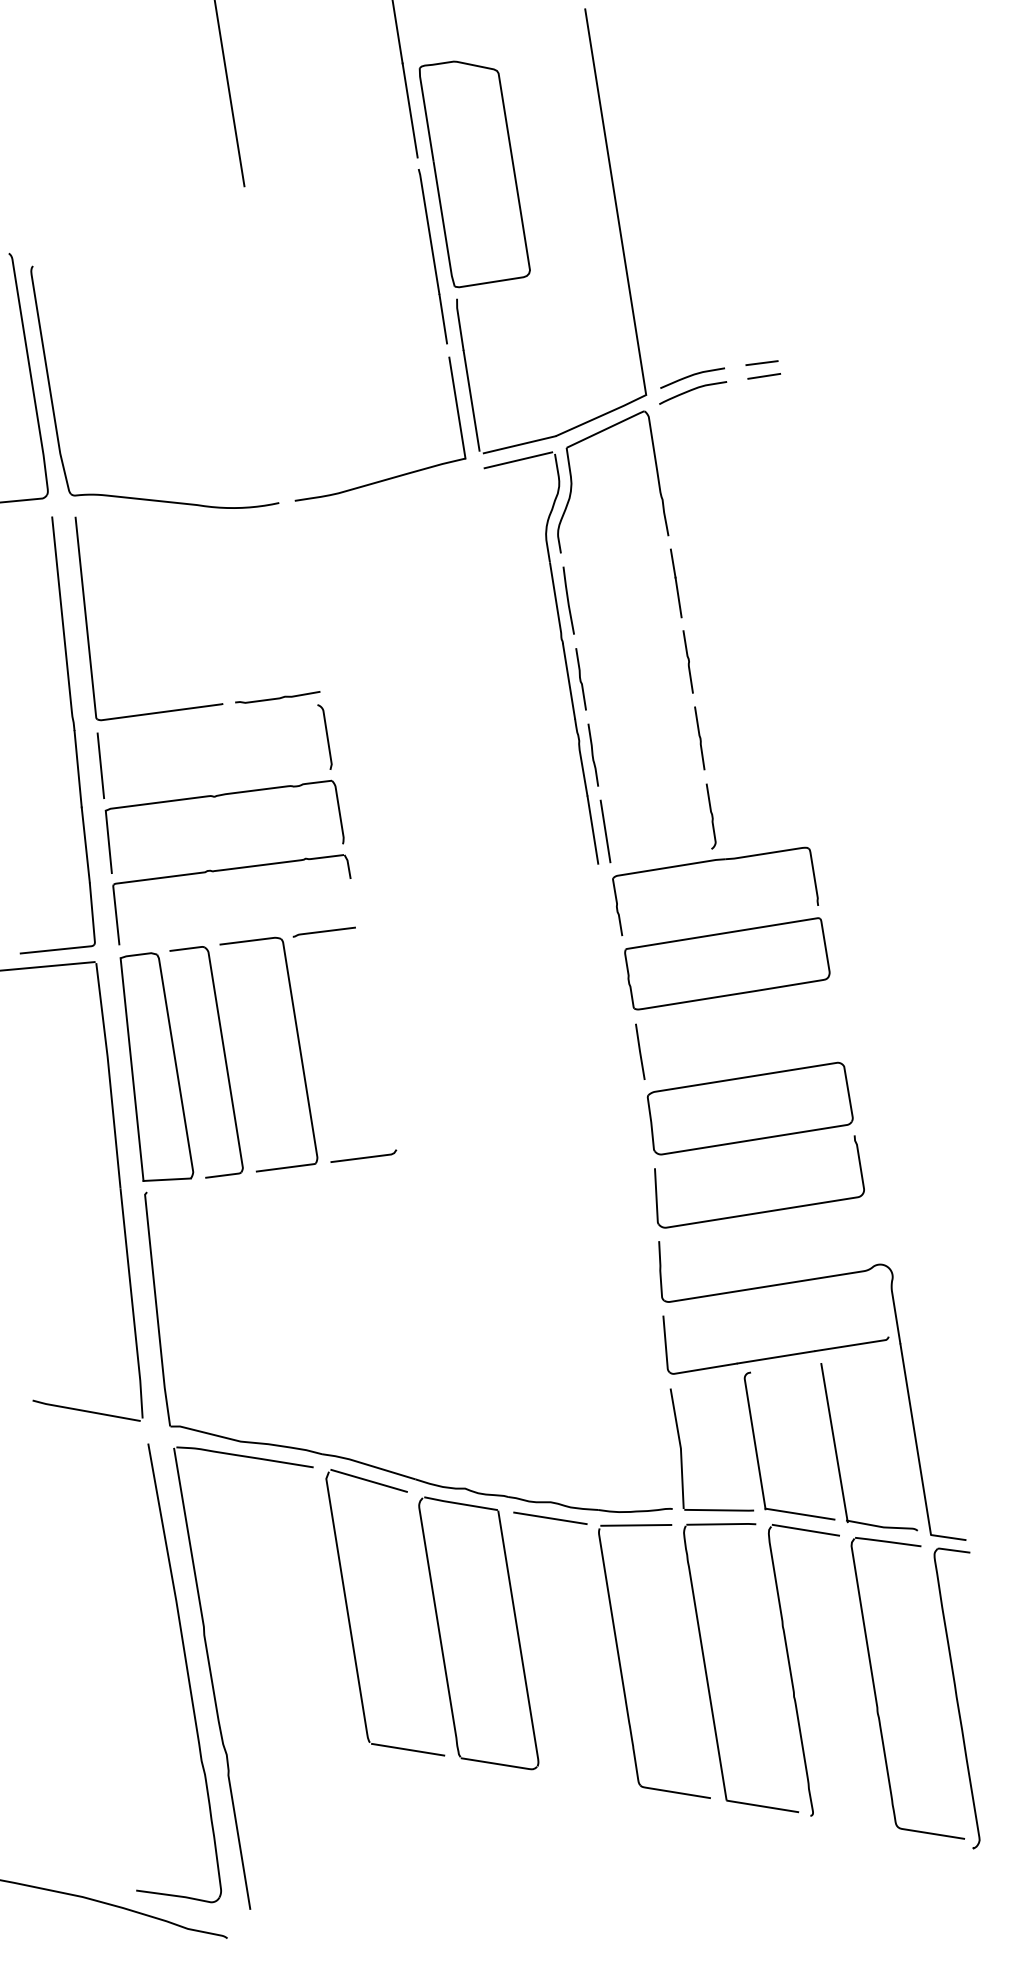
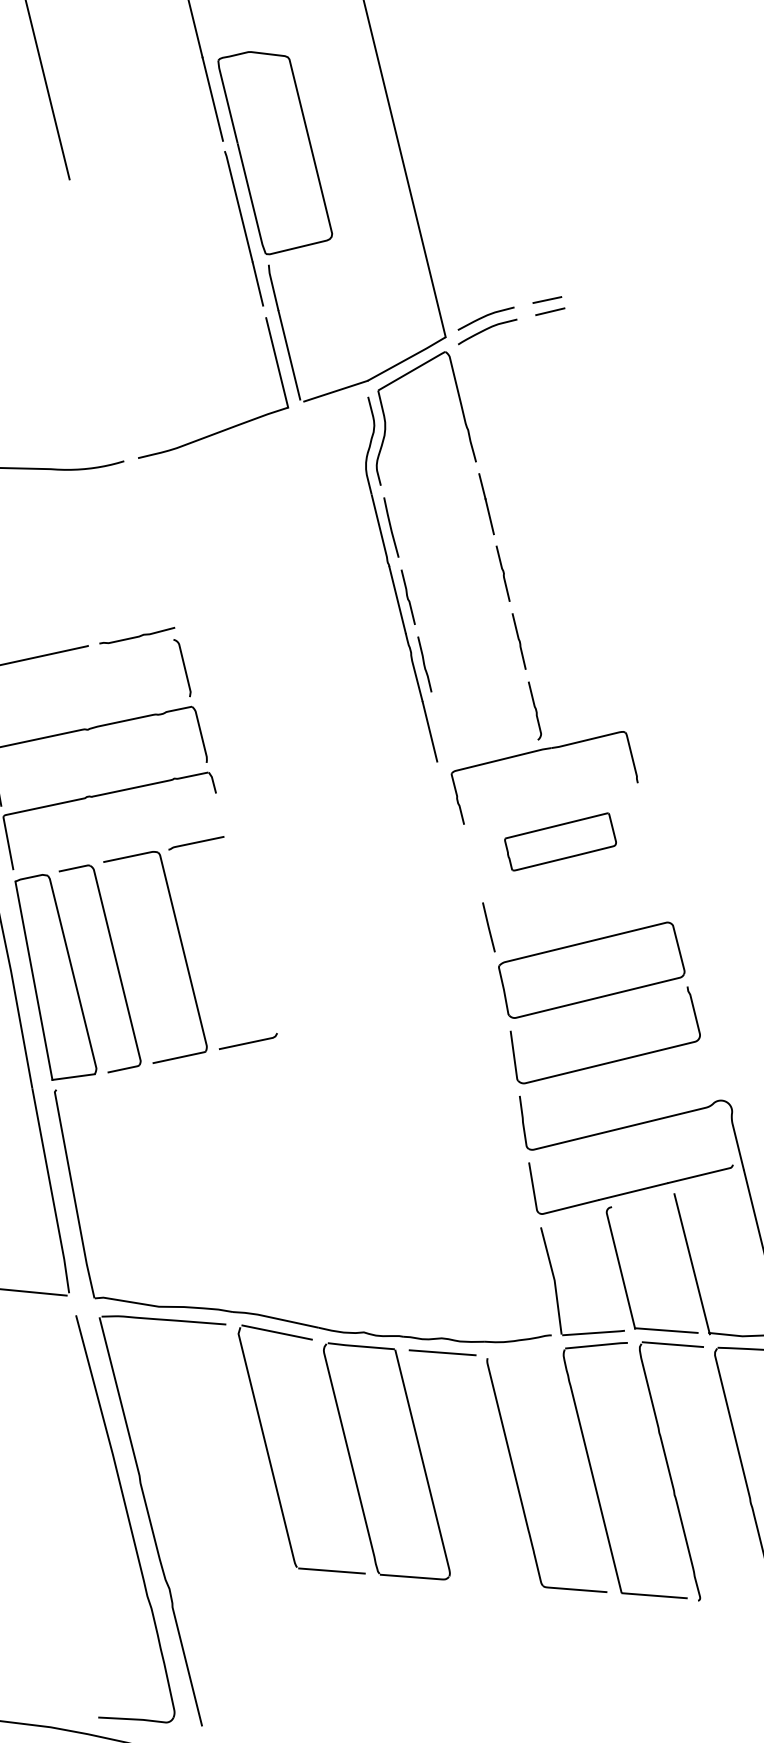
line: (518, 460) -> (335, 405), removed
line: (605, 831) -> (441, 732), removed
part: (727, 963) -> (560, 841), size x0.6
line: (636, 1524) -> (520, 1351), removed

